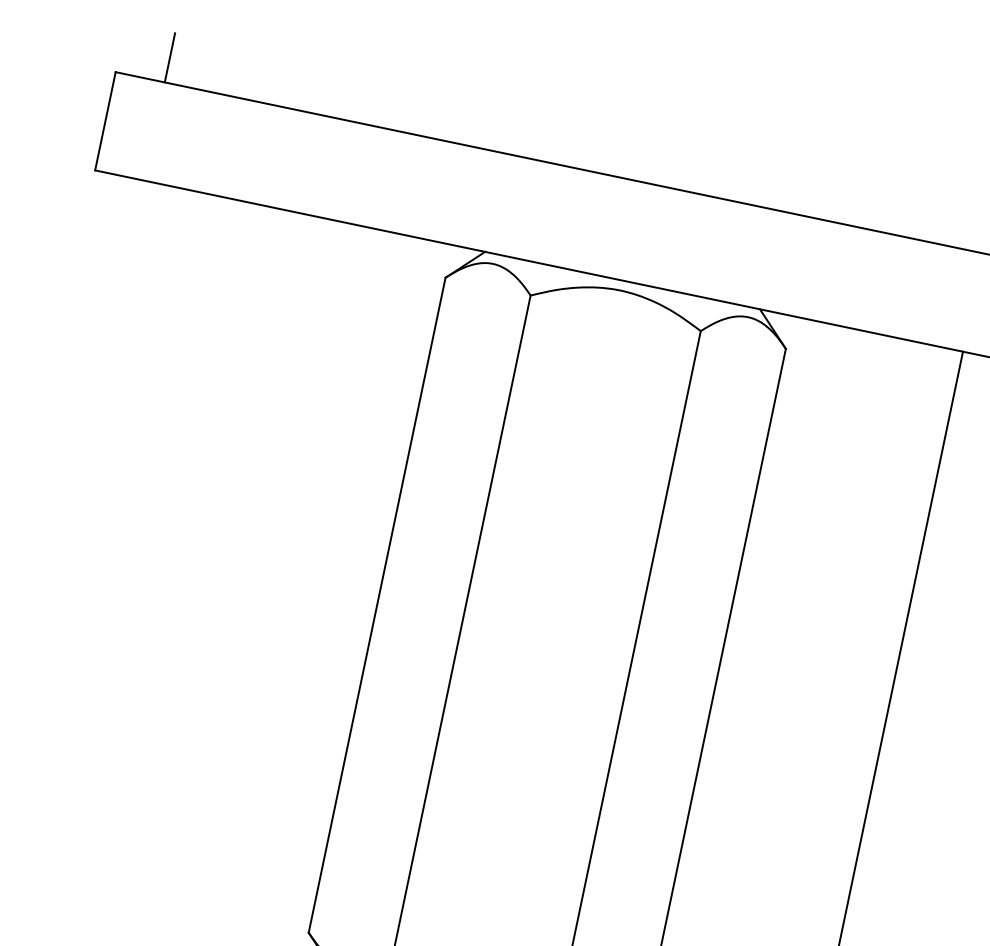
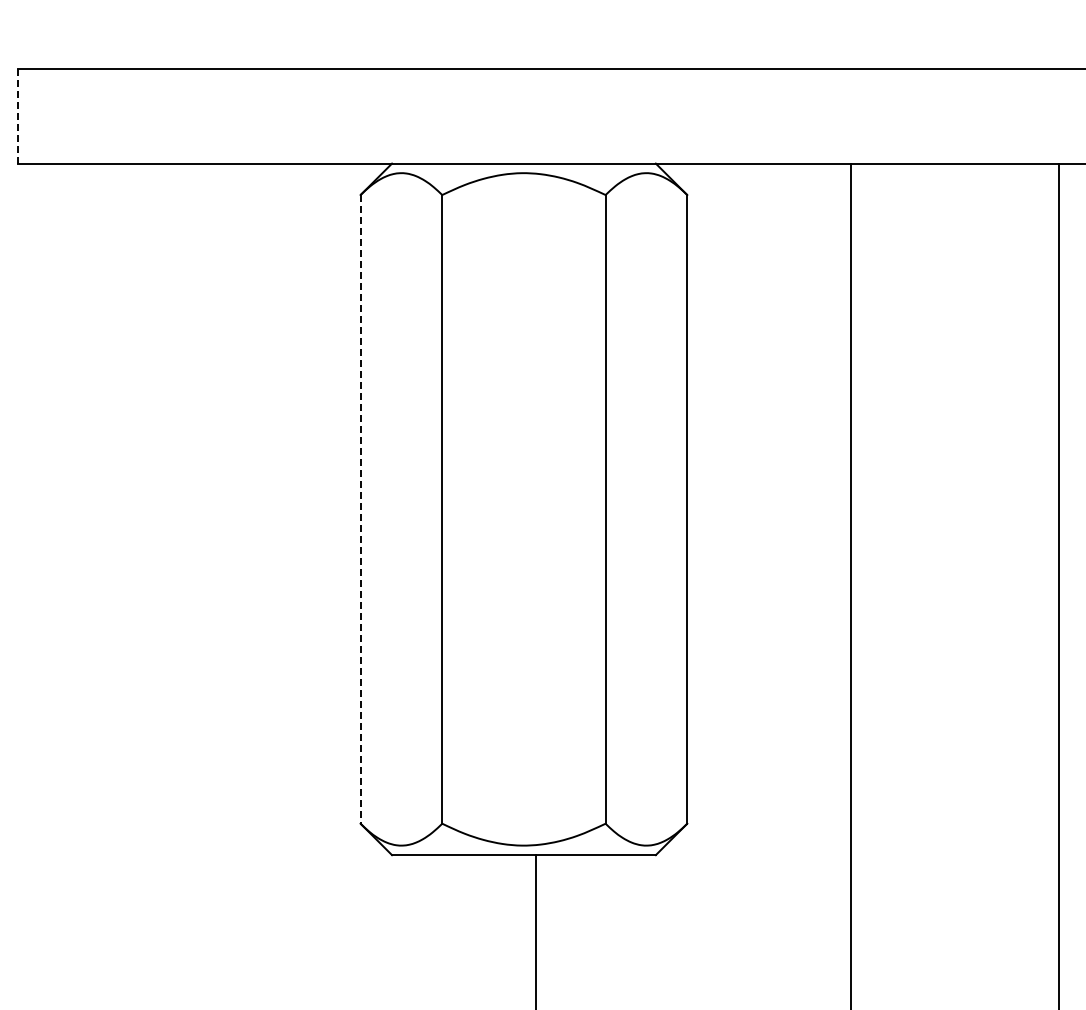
line: (169, 57) -> (64, 45), removed
line: (105, 121) -> (17, 116), solid -> dashed
line: (376, 605) -> (360, 509), solid -> dashed

